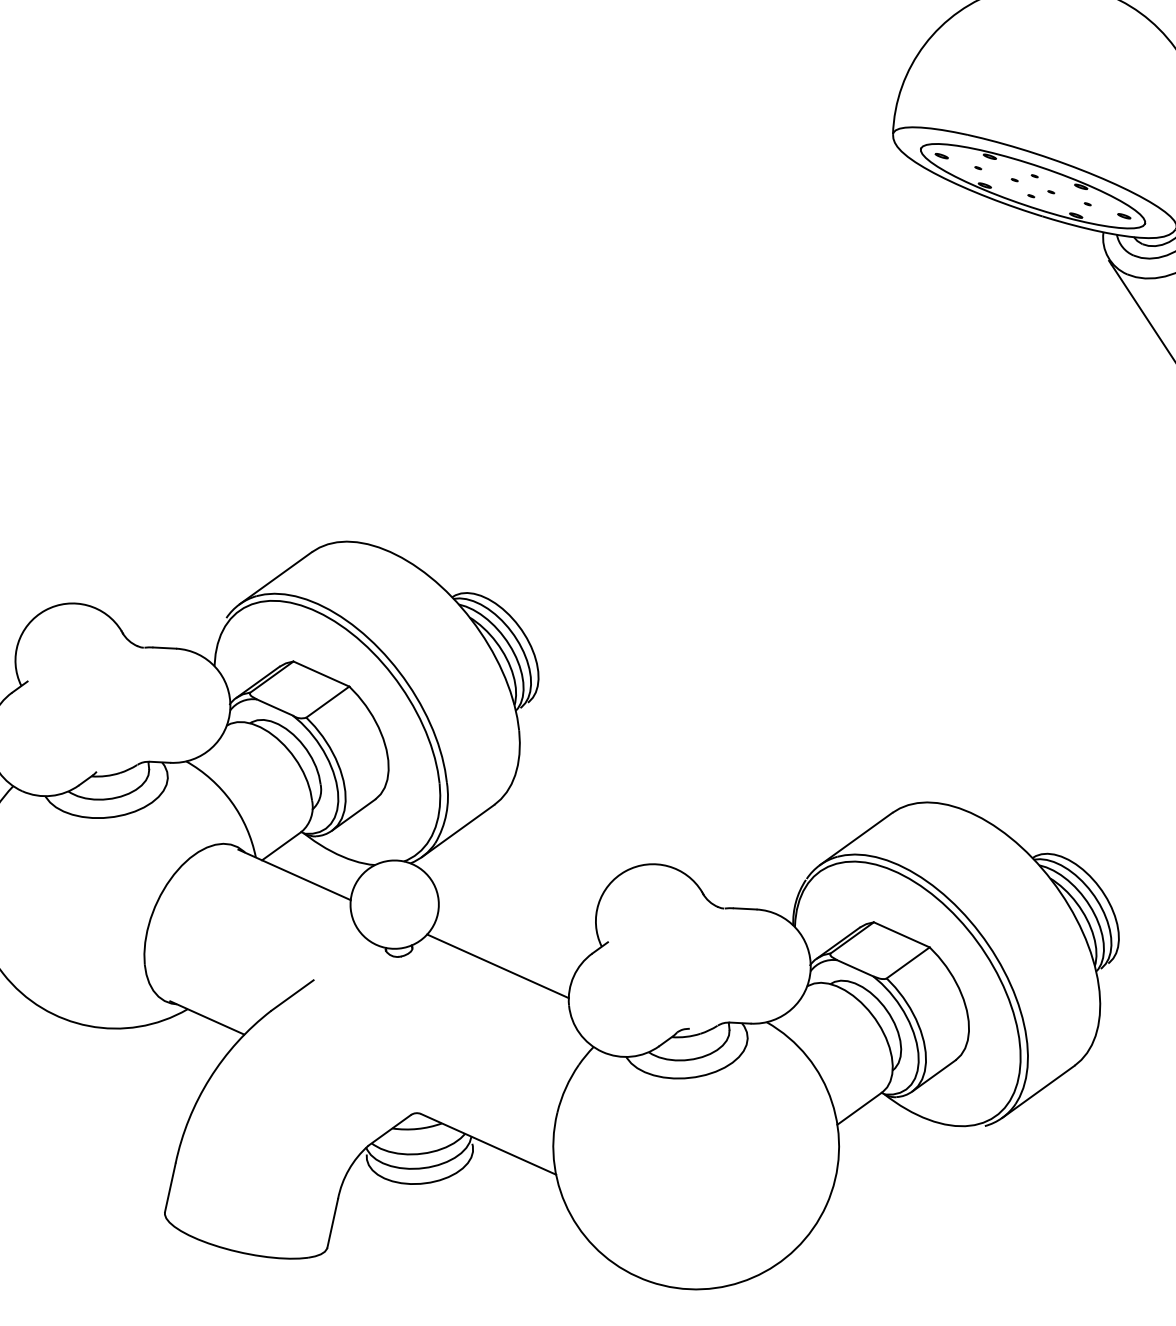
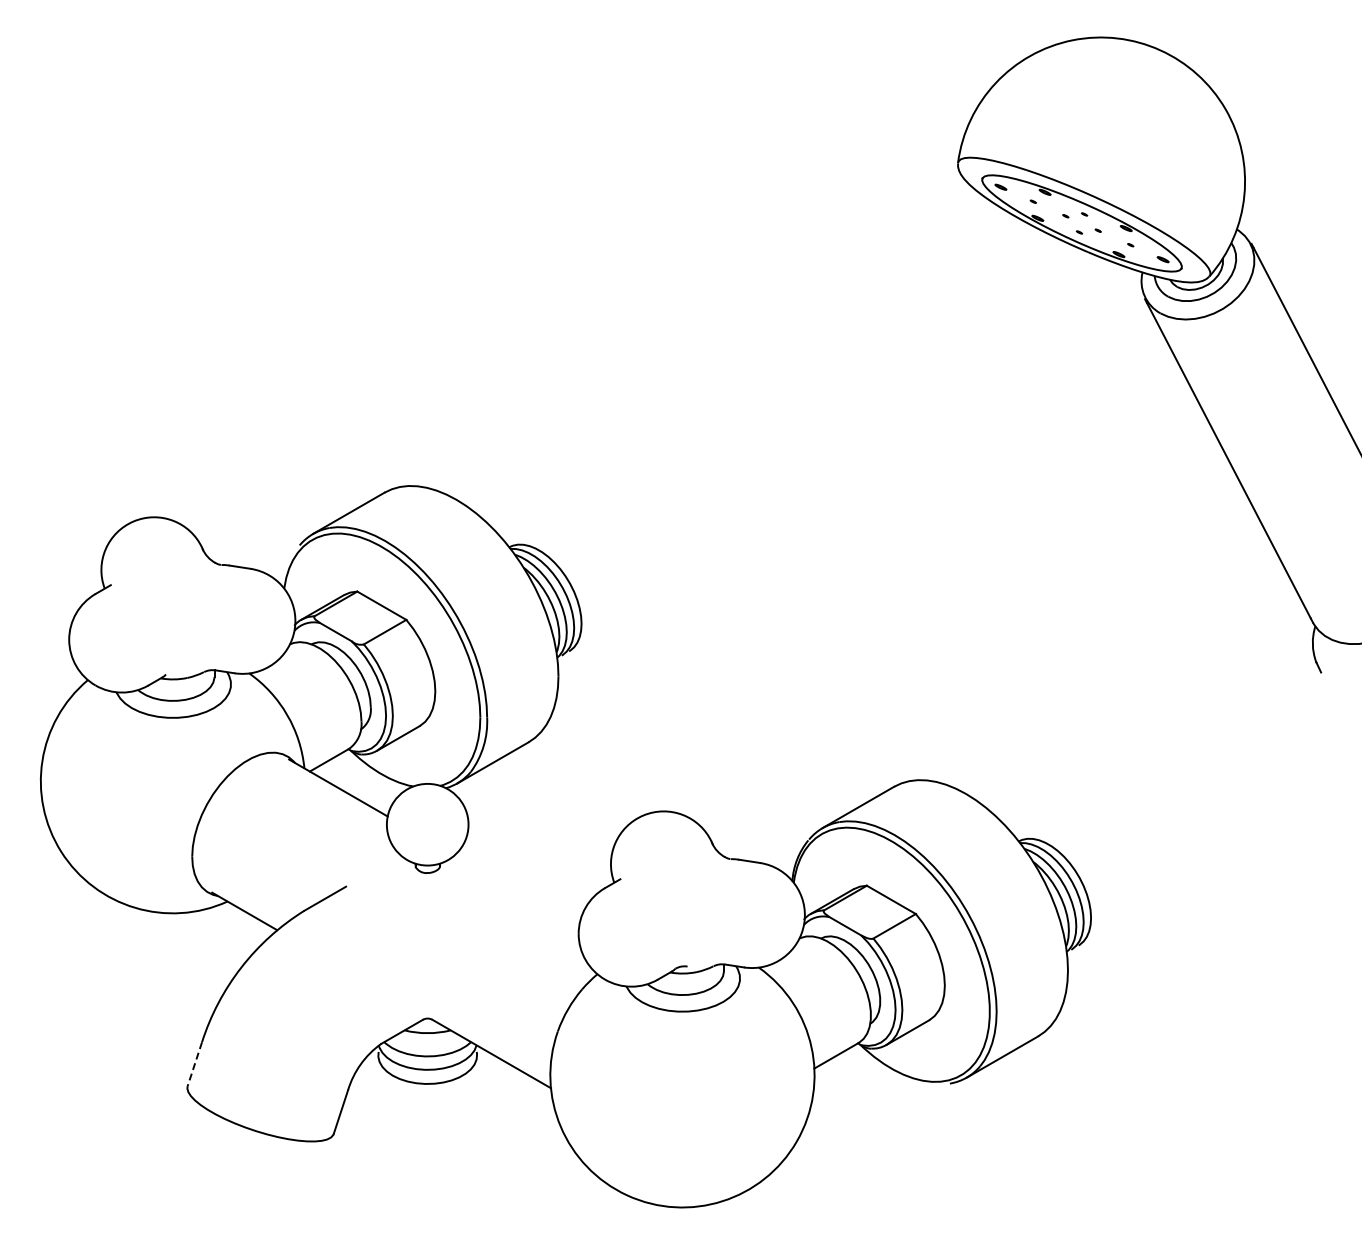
line: (497, 965) -> (516, 890), removed
line: (169, 1188) -> (194, 1064), solid -> dashed

